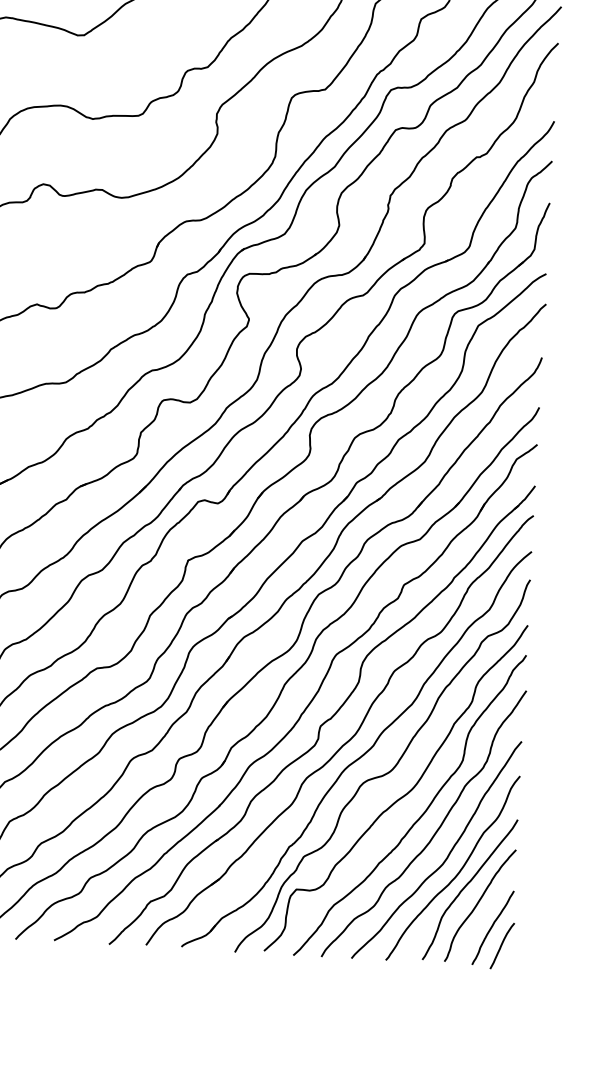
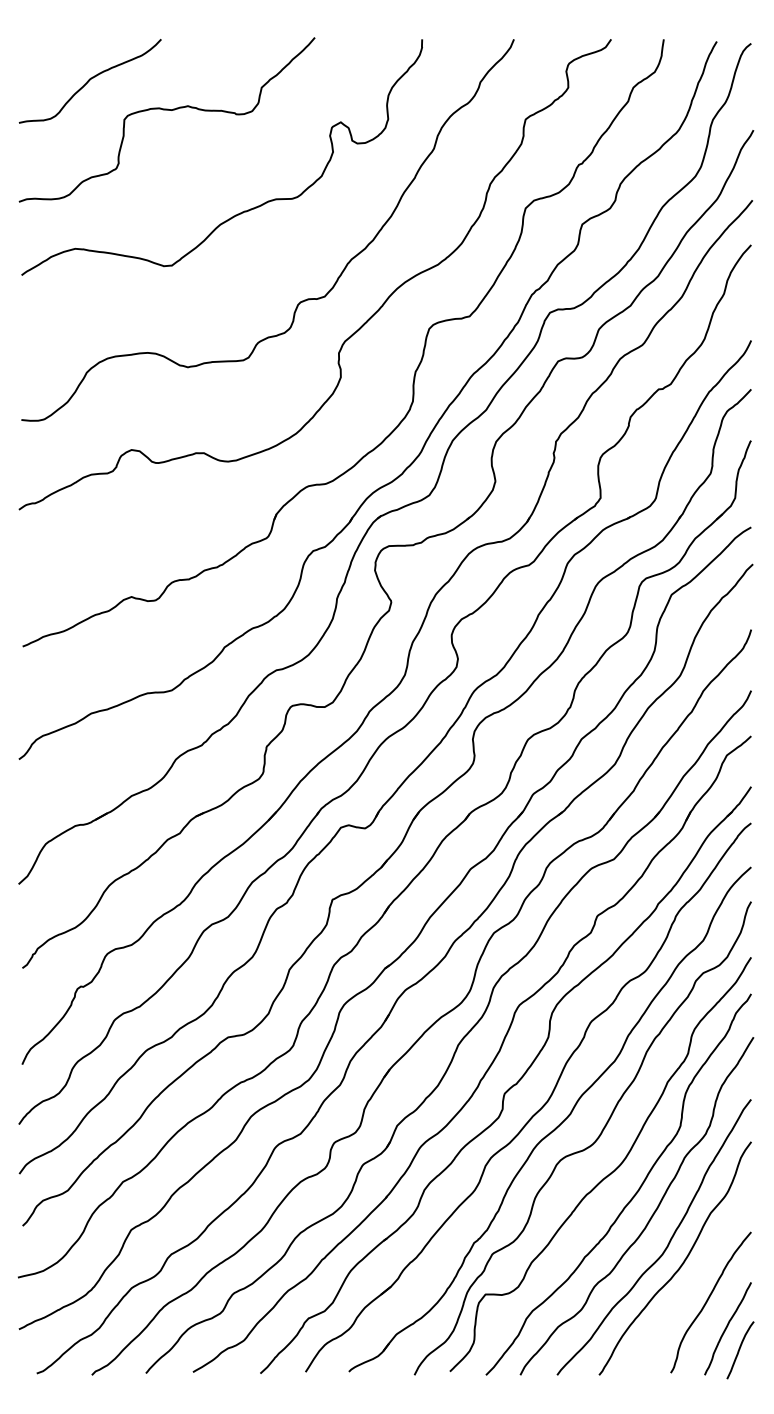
curve: (466, 886) -> (693, 1279), removed

